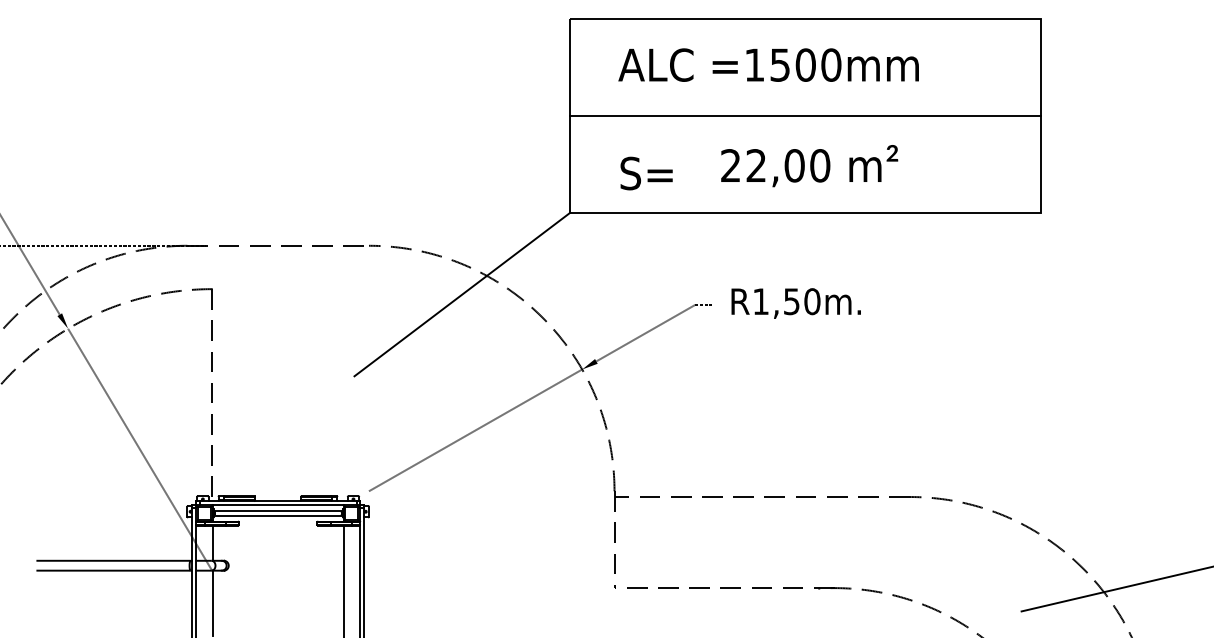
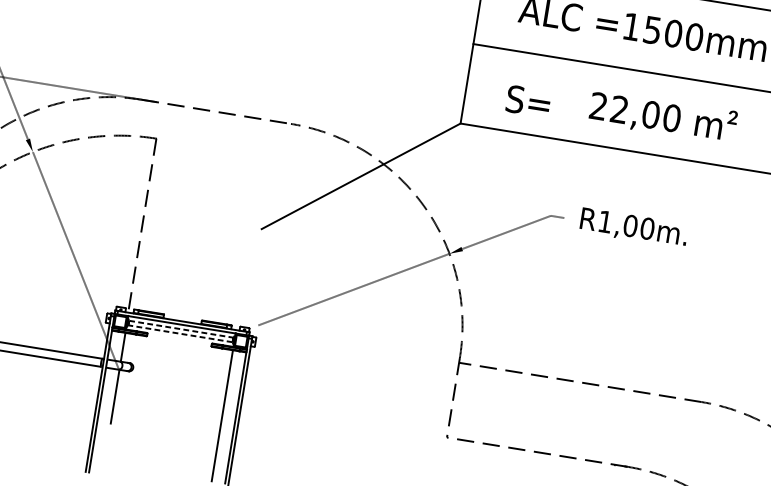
text: (791, 301) -> (630, 225), R1,50m. -> R1,00m.
line: (278, 510) -> (181, 329), solid -> dashed
line: (278, 516) -> (180, 334), solid -> dashed

